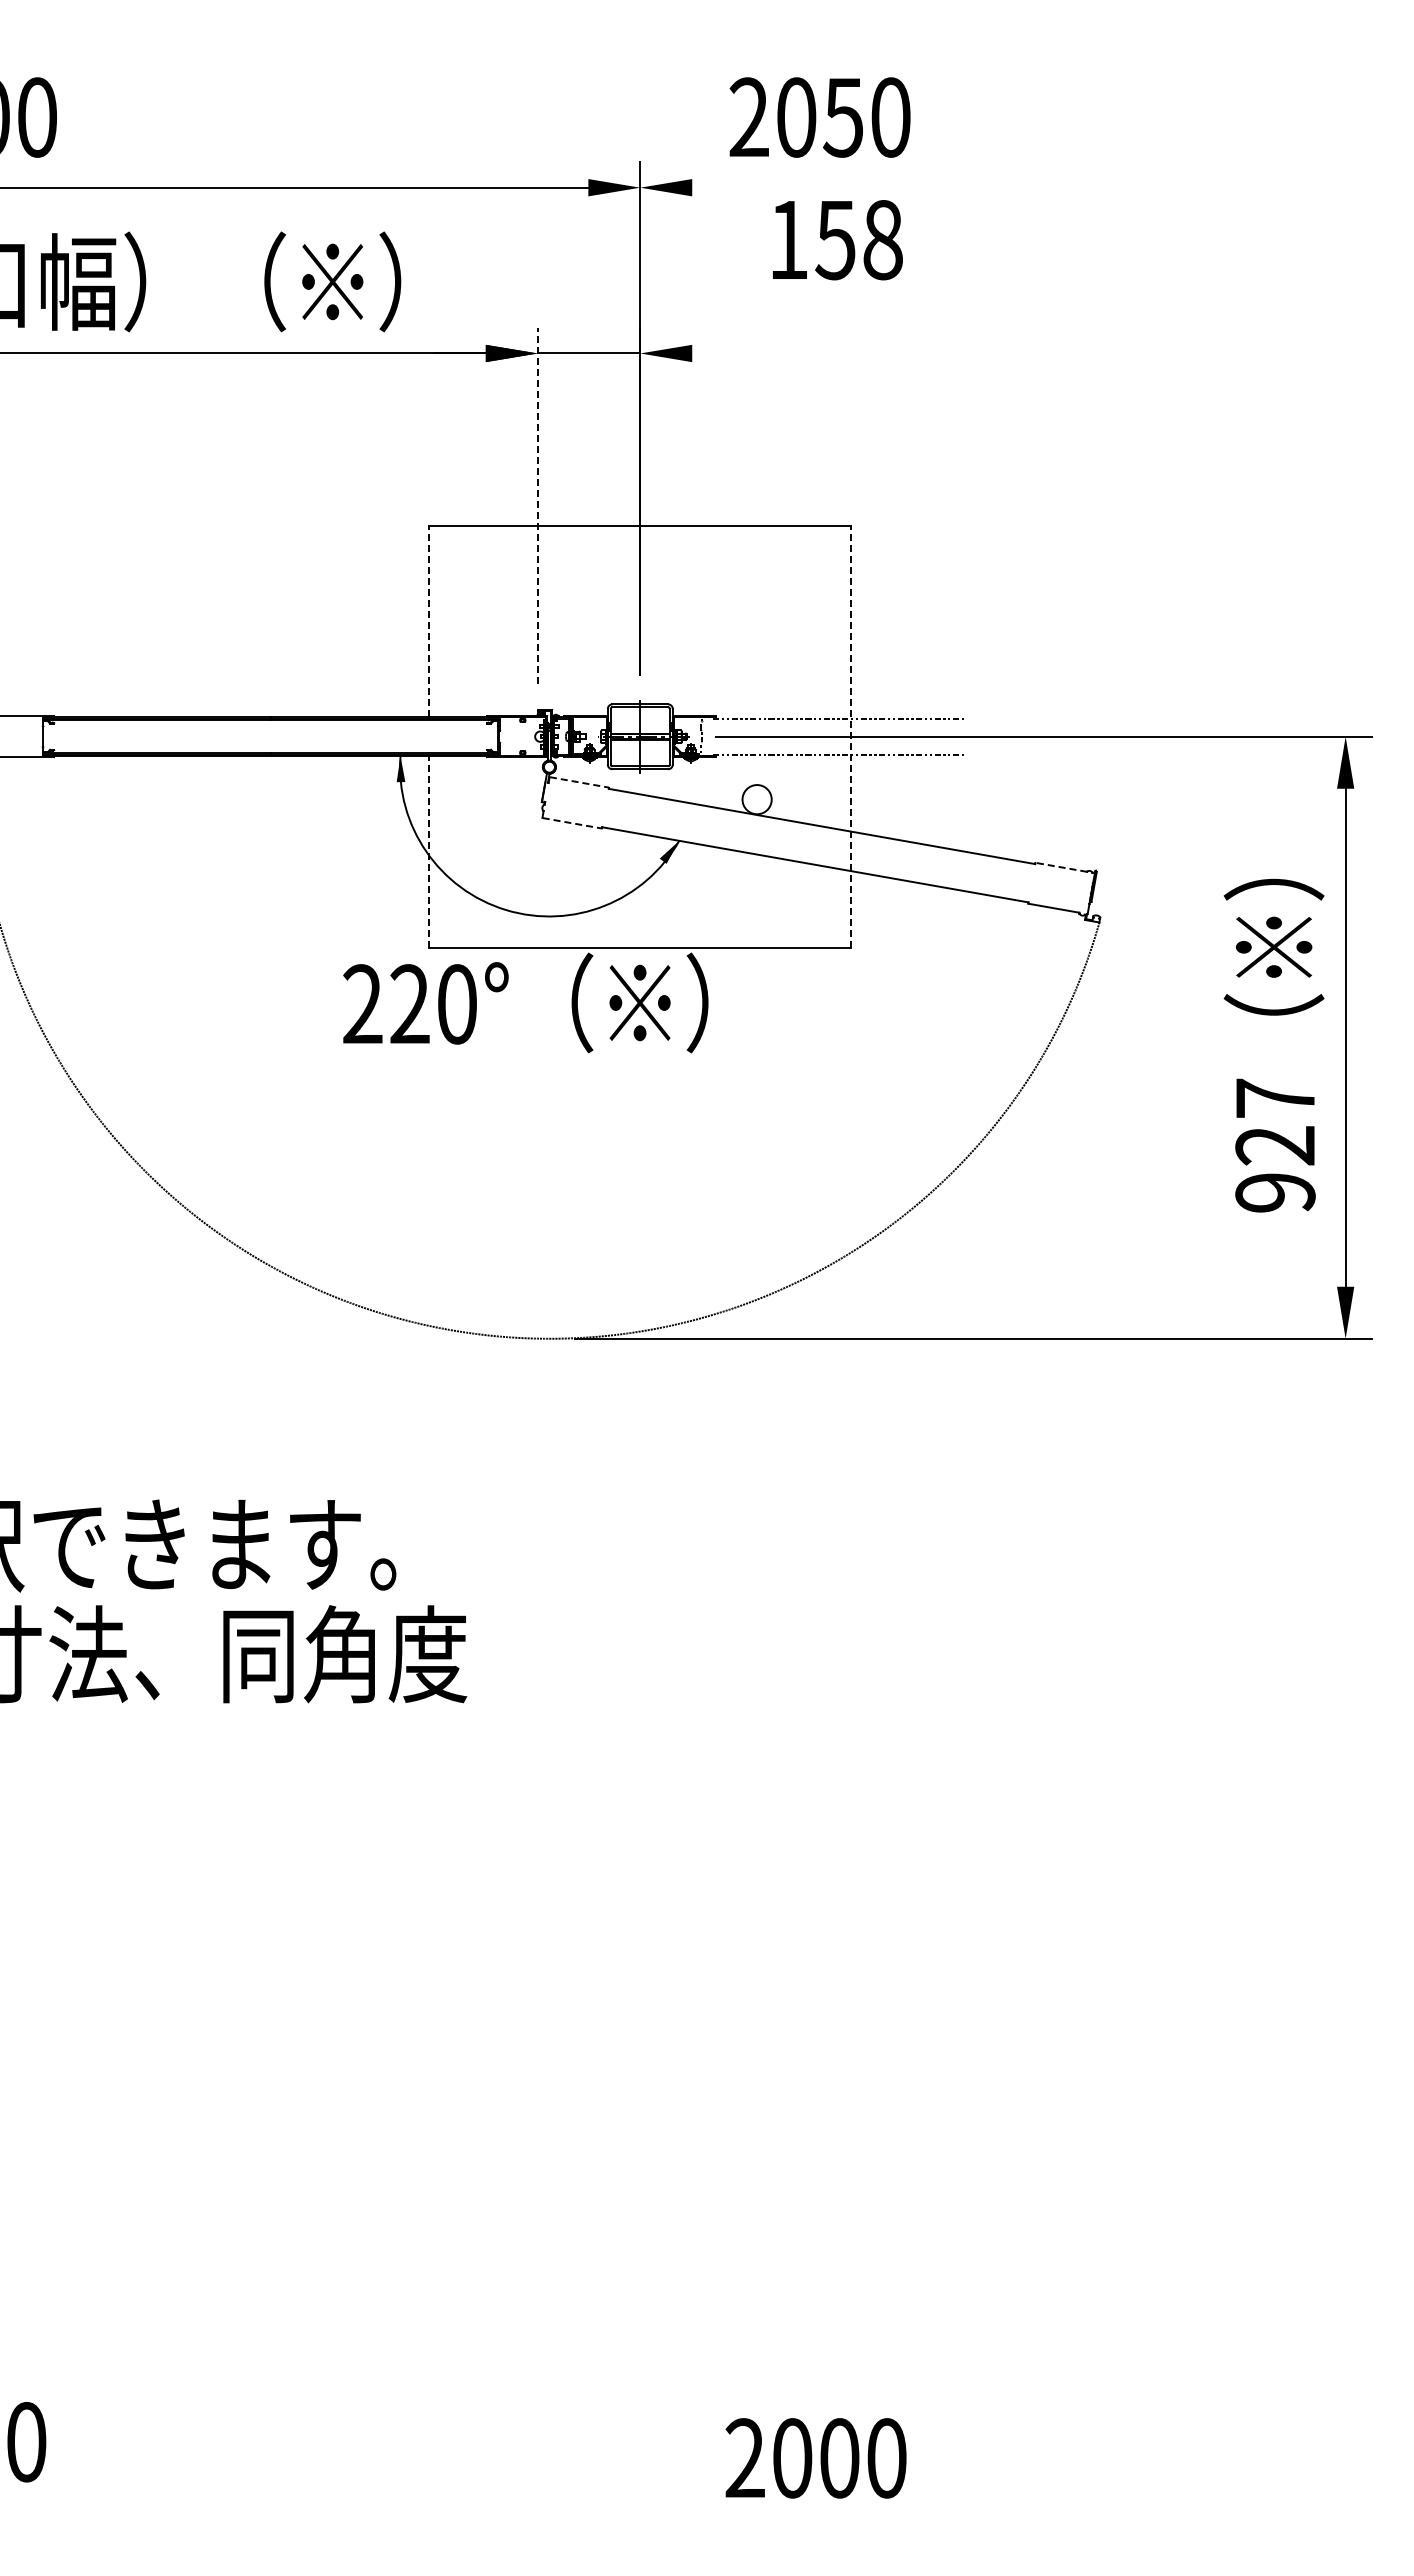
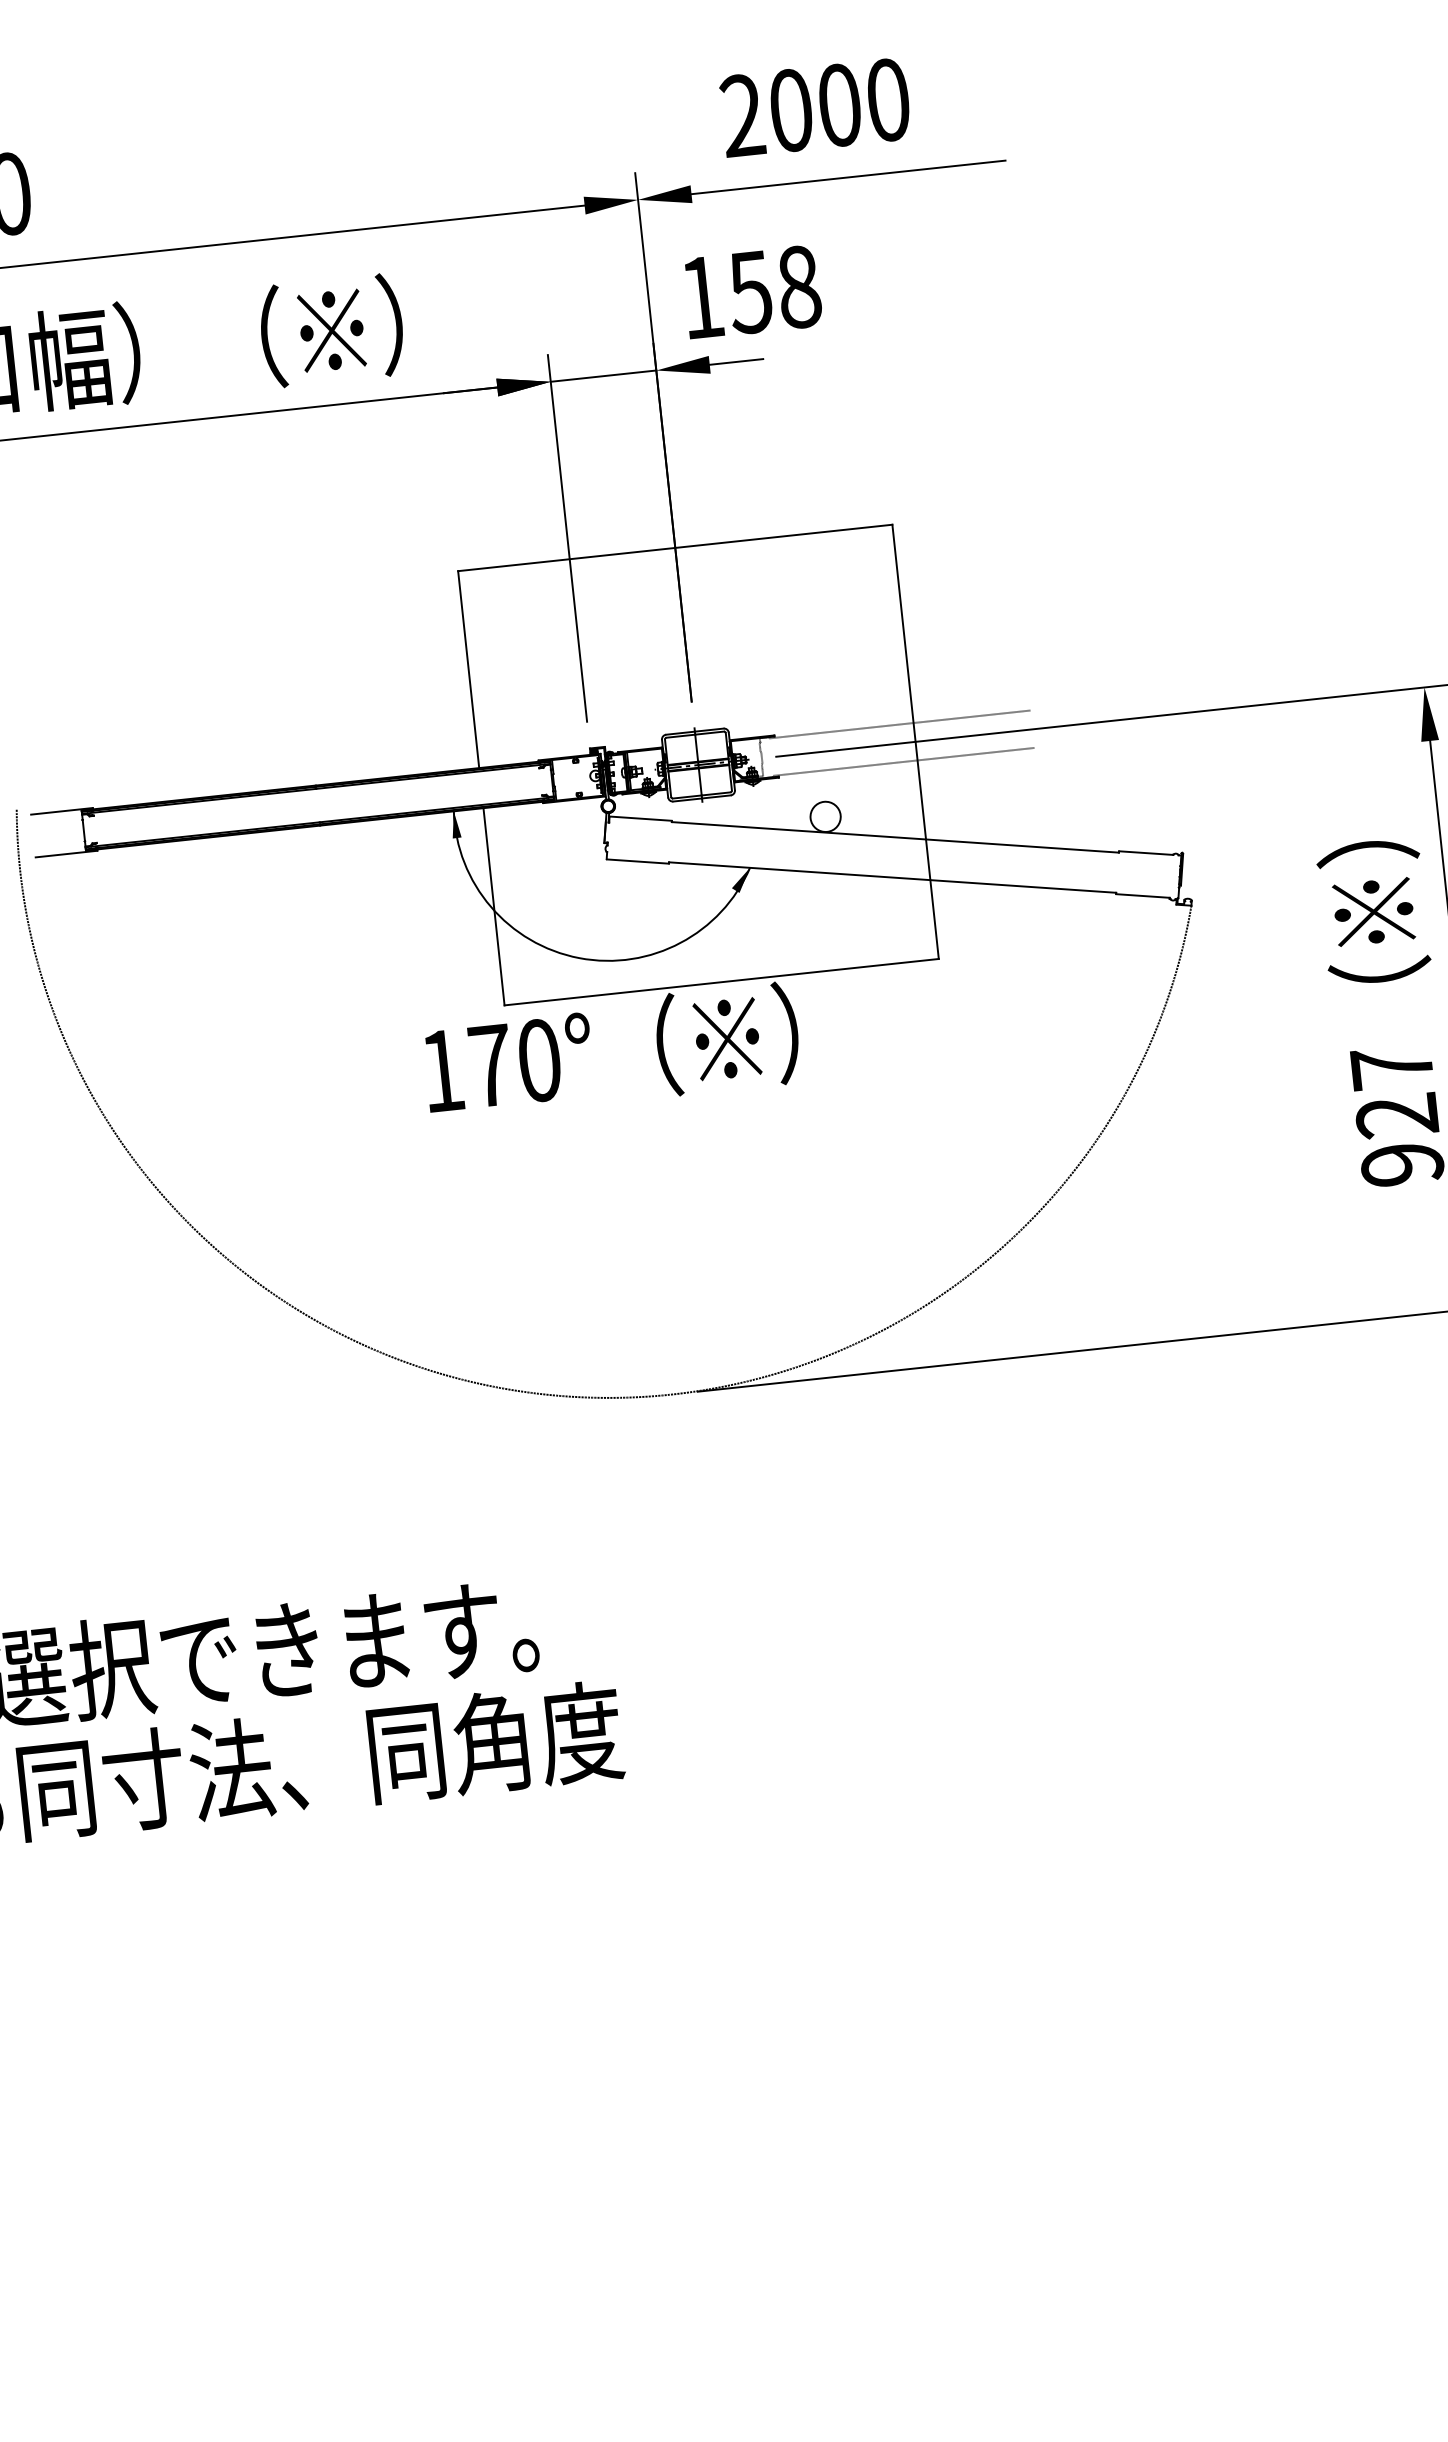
text: (842, 117) -> (838, 105), 2050 -> 2000
line: (844, 187) -> (848, 177), added
text: (837, 240) -> (752, 292), moved
line: (718, 353) -> (736, 361), added
line: (537, 505) -> (567, 538), dashed -> solid
line: (429, 621) -> (468, 669), dashed -> solid
line: (851, 736) -> (915, 741), dashed -> solid
line: (579, 782) -> (640, 818), dashed -> solid
line: (572, 823) -> (638, 861), dashed -> solid
line: (429, 851) -> (494, 906), dashed -> solid
line: (1060, 867) -> (1145, 853), dashed -> solid
text: (386, 1003) -> (466, 1067), 220° -> 170°

